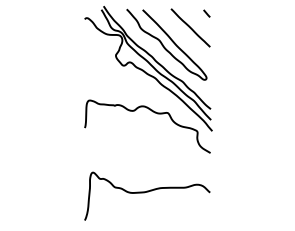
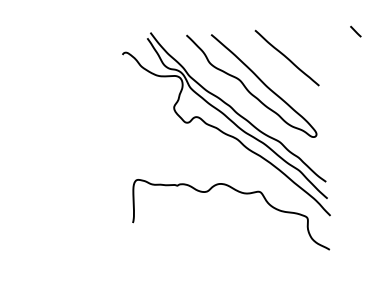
line: (206, 13) -> (355, 31), moved

